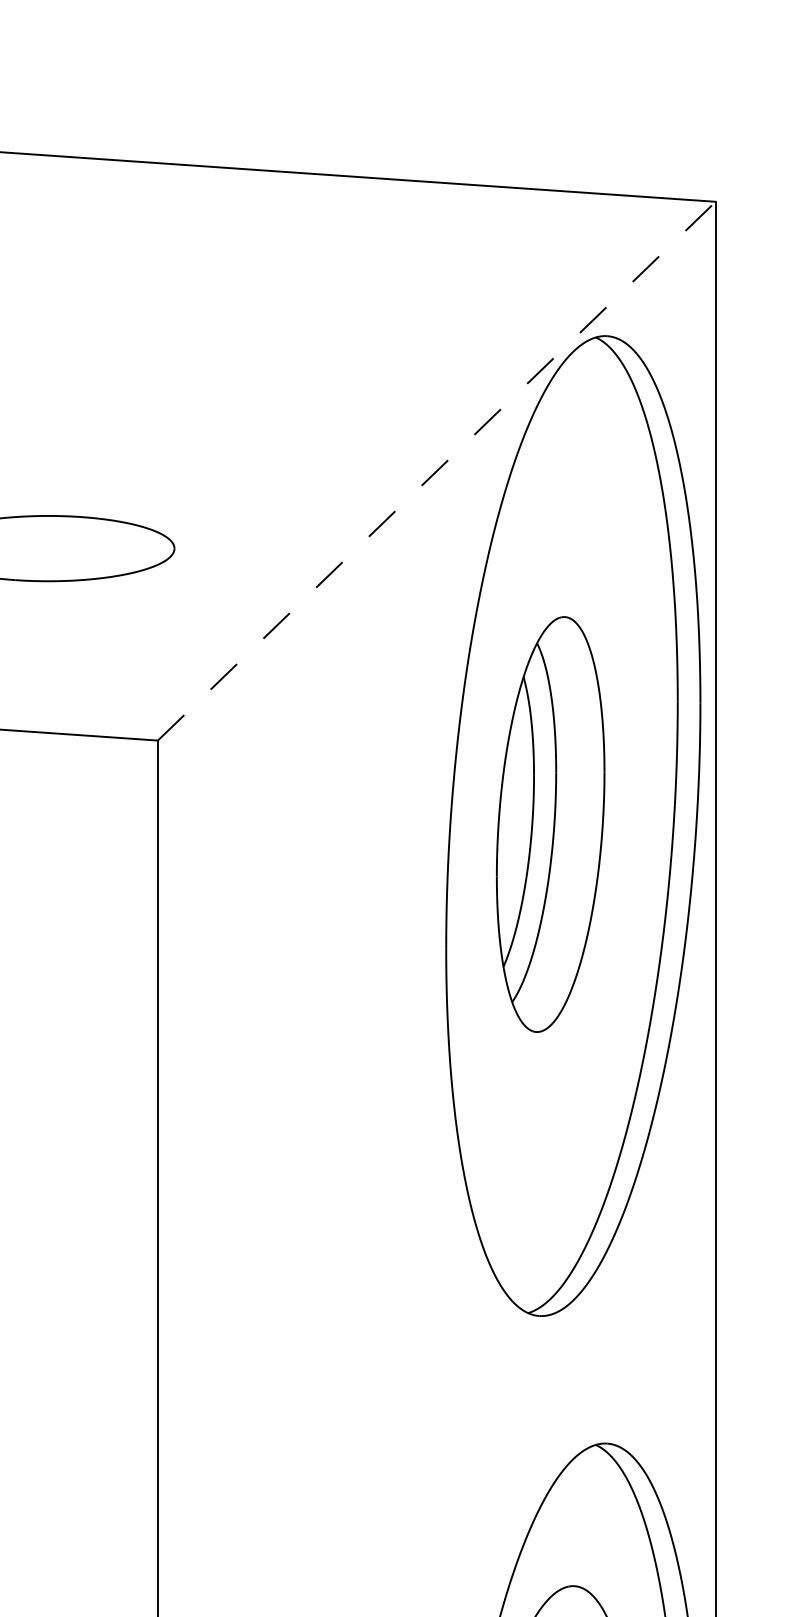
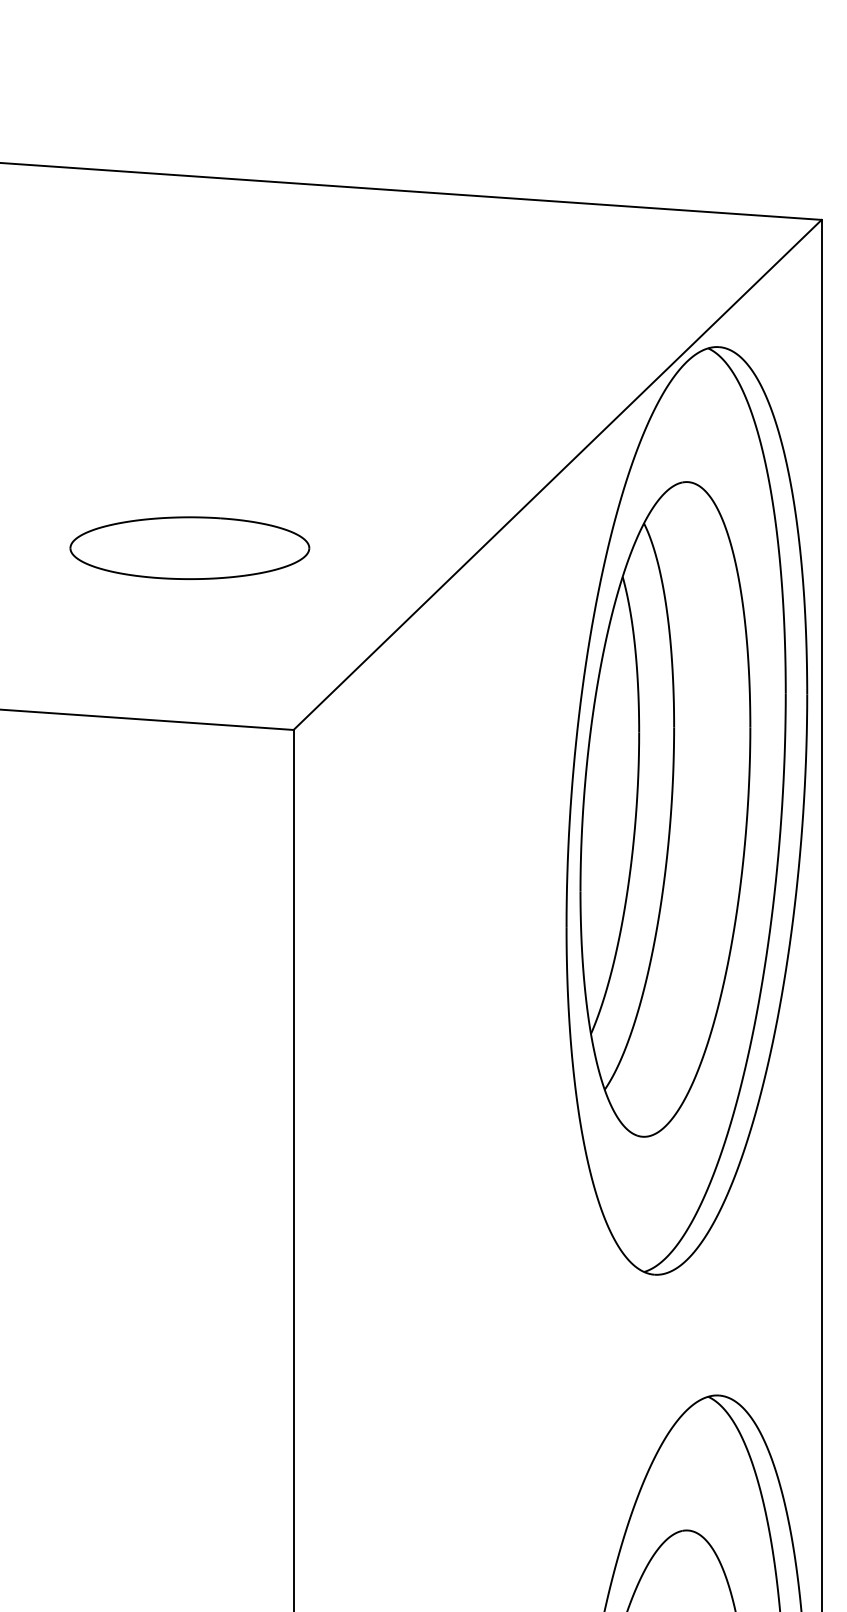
line: (437, 470) -> (558, 474), dashed -> solid
part: (550, 824) -> (665, 809), size x1.67

